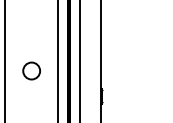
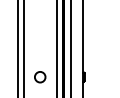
circle: (32, 71) -> (40, 77), moved

